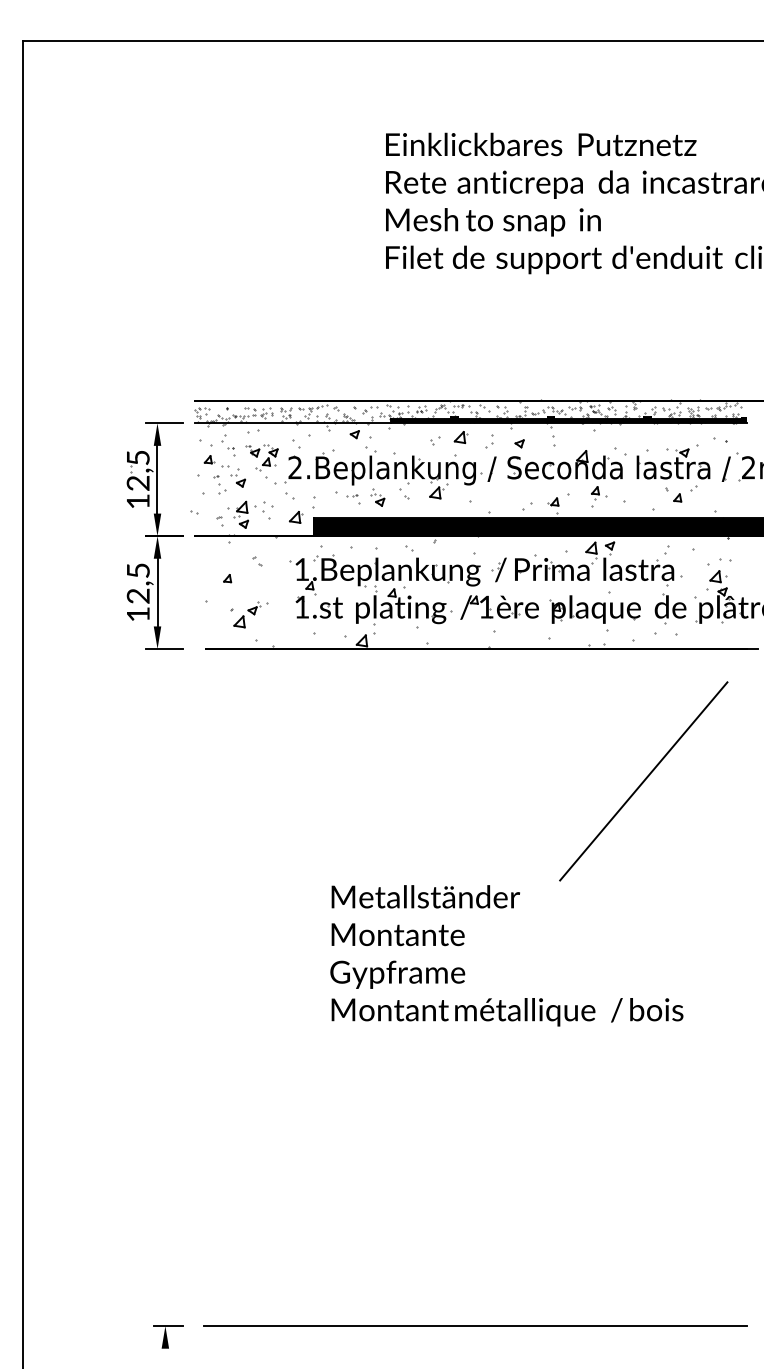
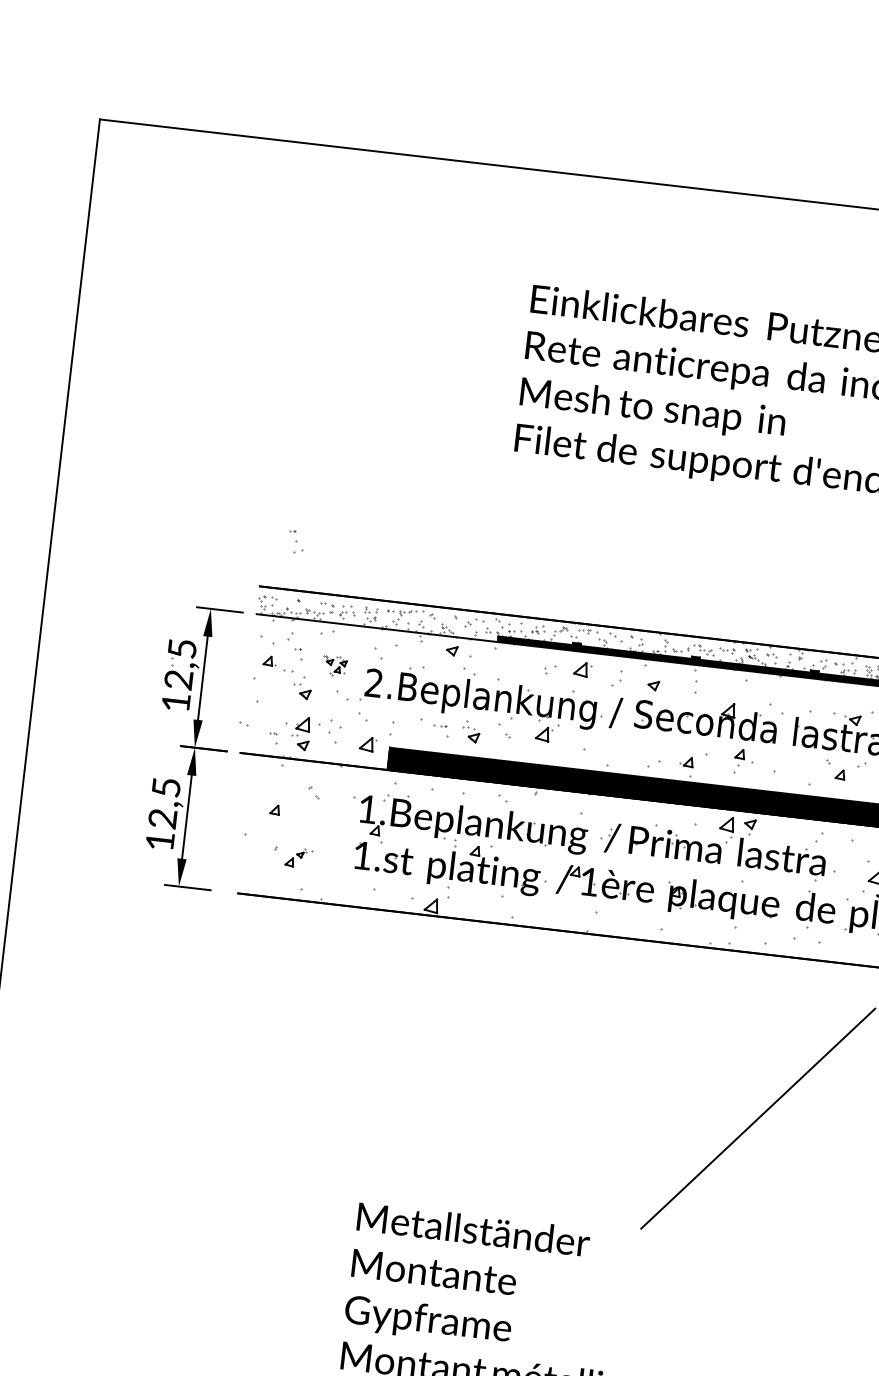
part: (261, 457) -> (334, 665), size x0.6
part: (219, 484) -> (296, 541), moved
part: (250, 614) -> (298, 857), size x0.6

